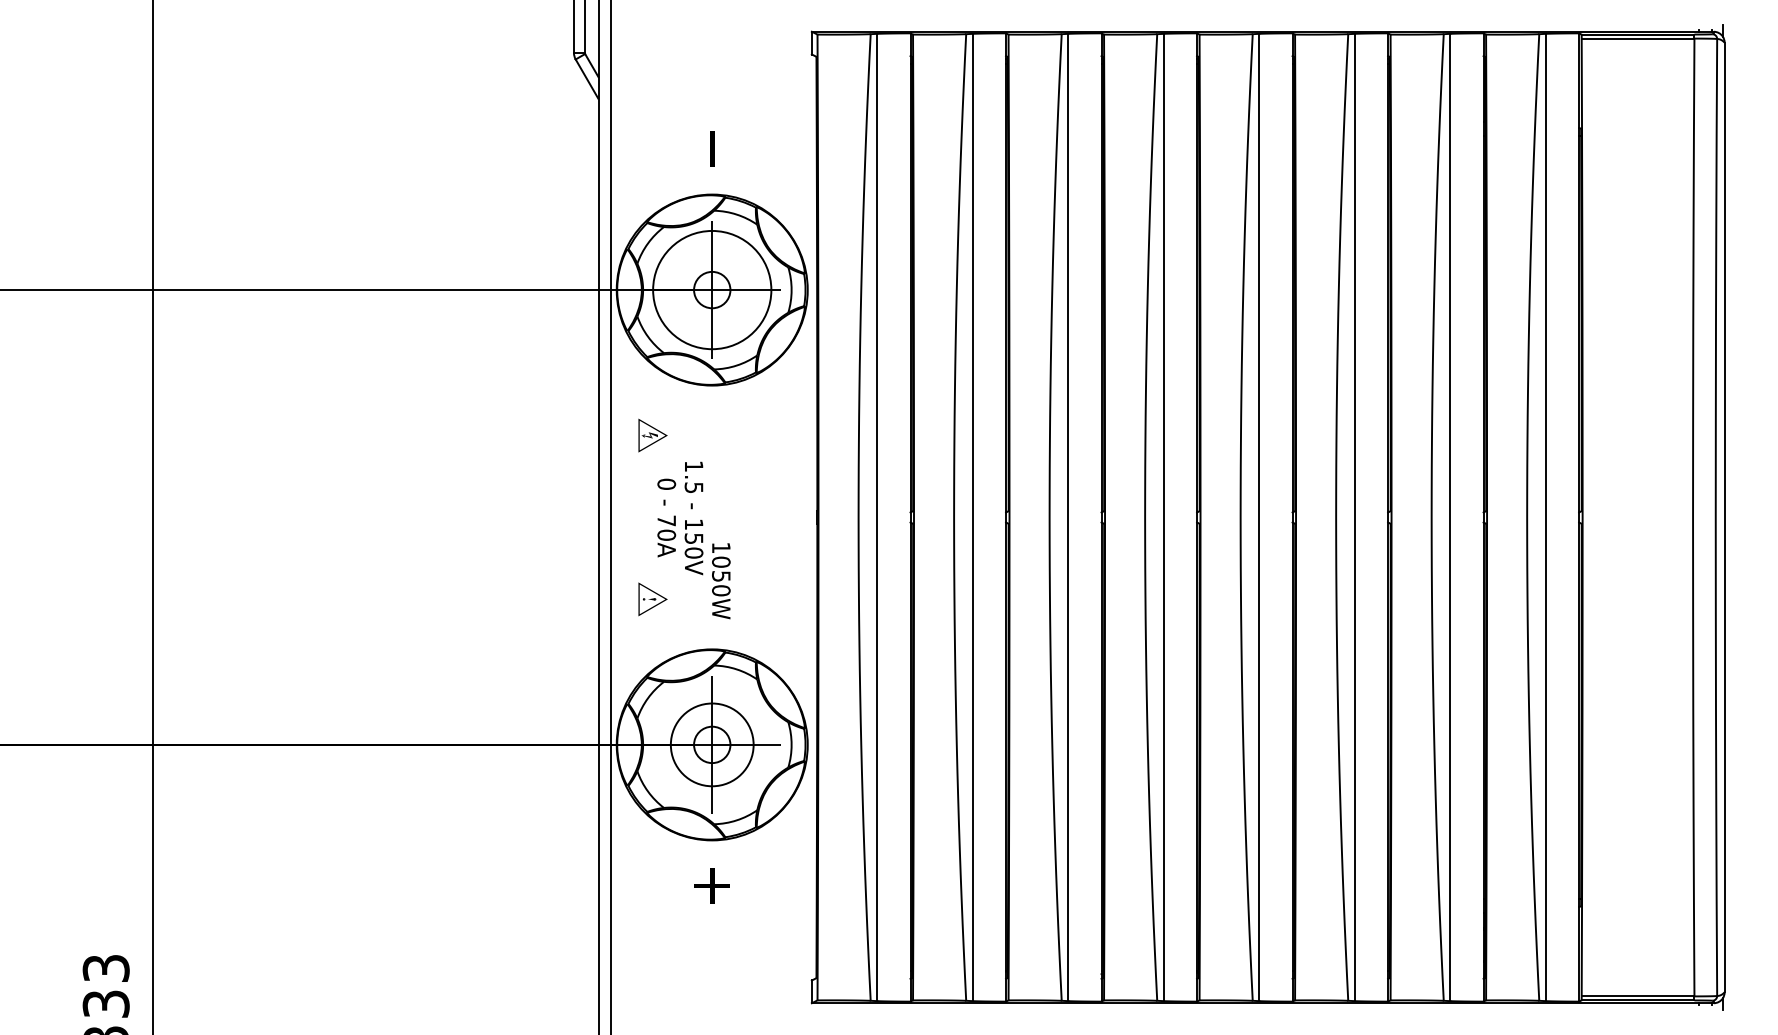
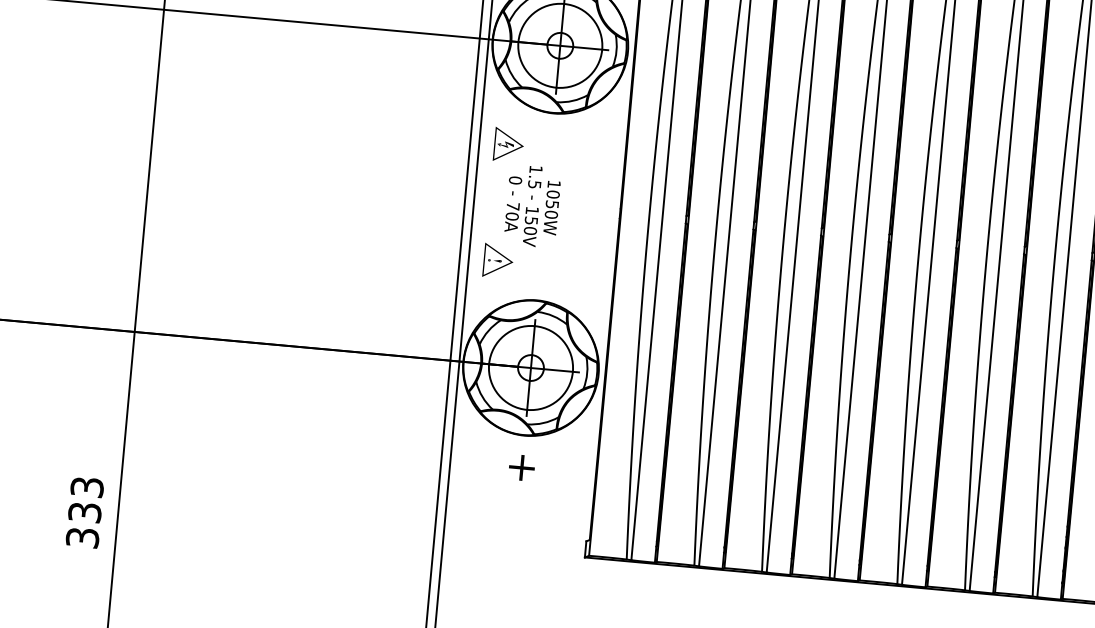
part: (652, 435) -> (508, 145), size x1.43
text: (721, 581) -> (552, 208), moved
part: (652, 599) -> (498, 261), size x1.43
circle: (712, 744) -> (531, 367), size x1.43

